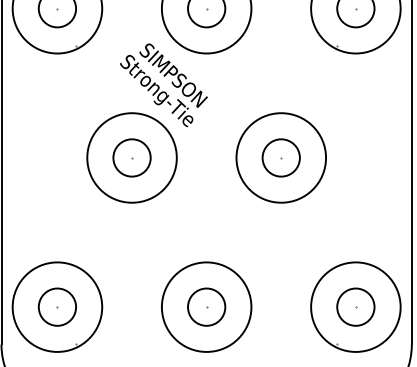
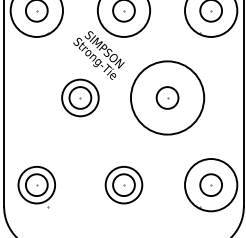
circle: (132, 157) -> (80, 97), size x0.7
circle: (281, 157) -> (167, 97), size x1.4
circle: (56, 307) -> (36, 185), size x0.7
circle: (205, 307) -> (123, 185), size x0.7

